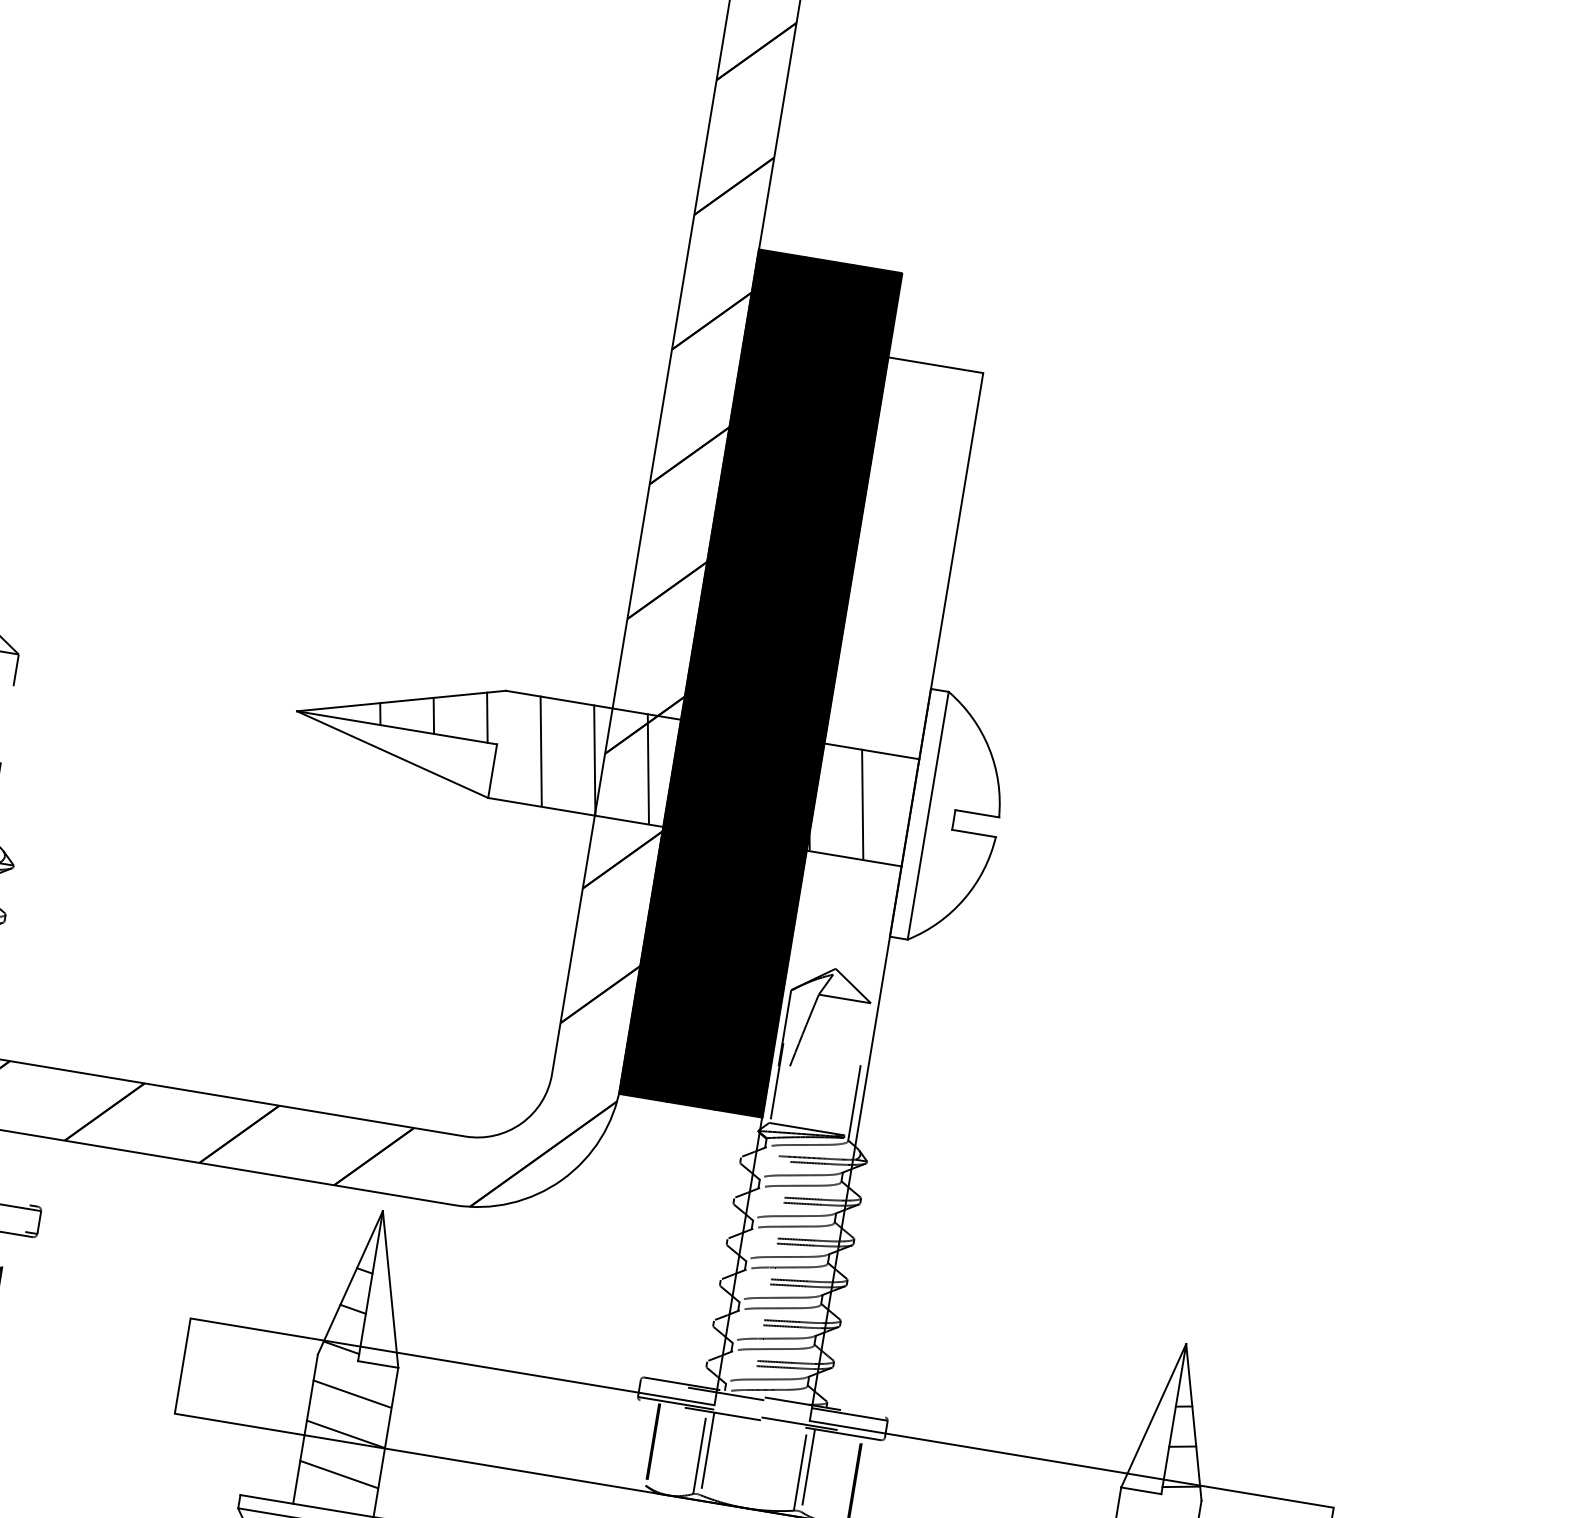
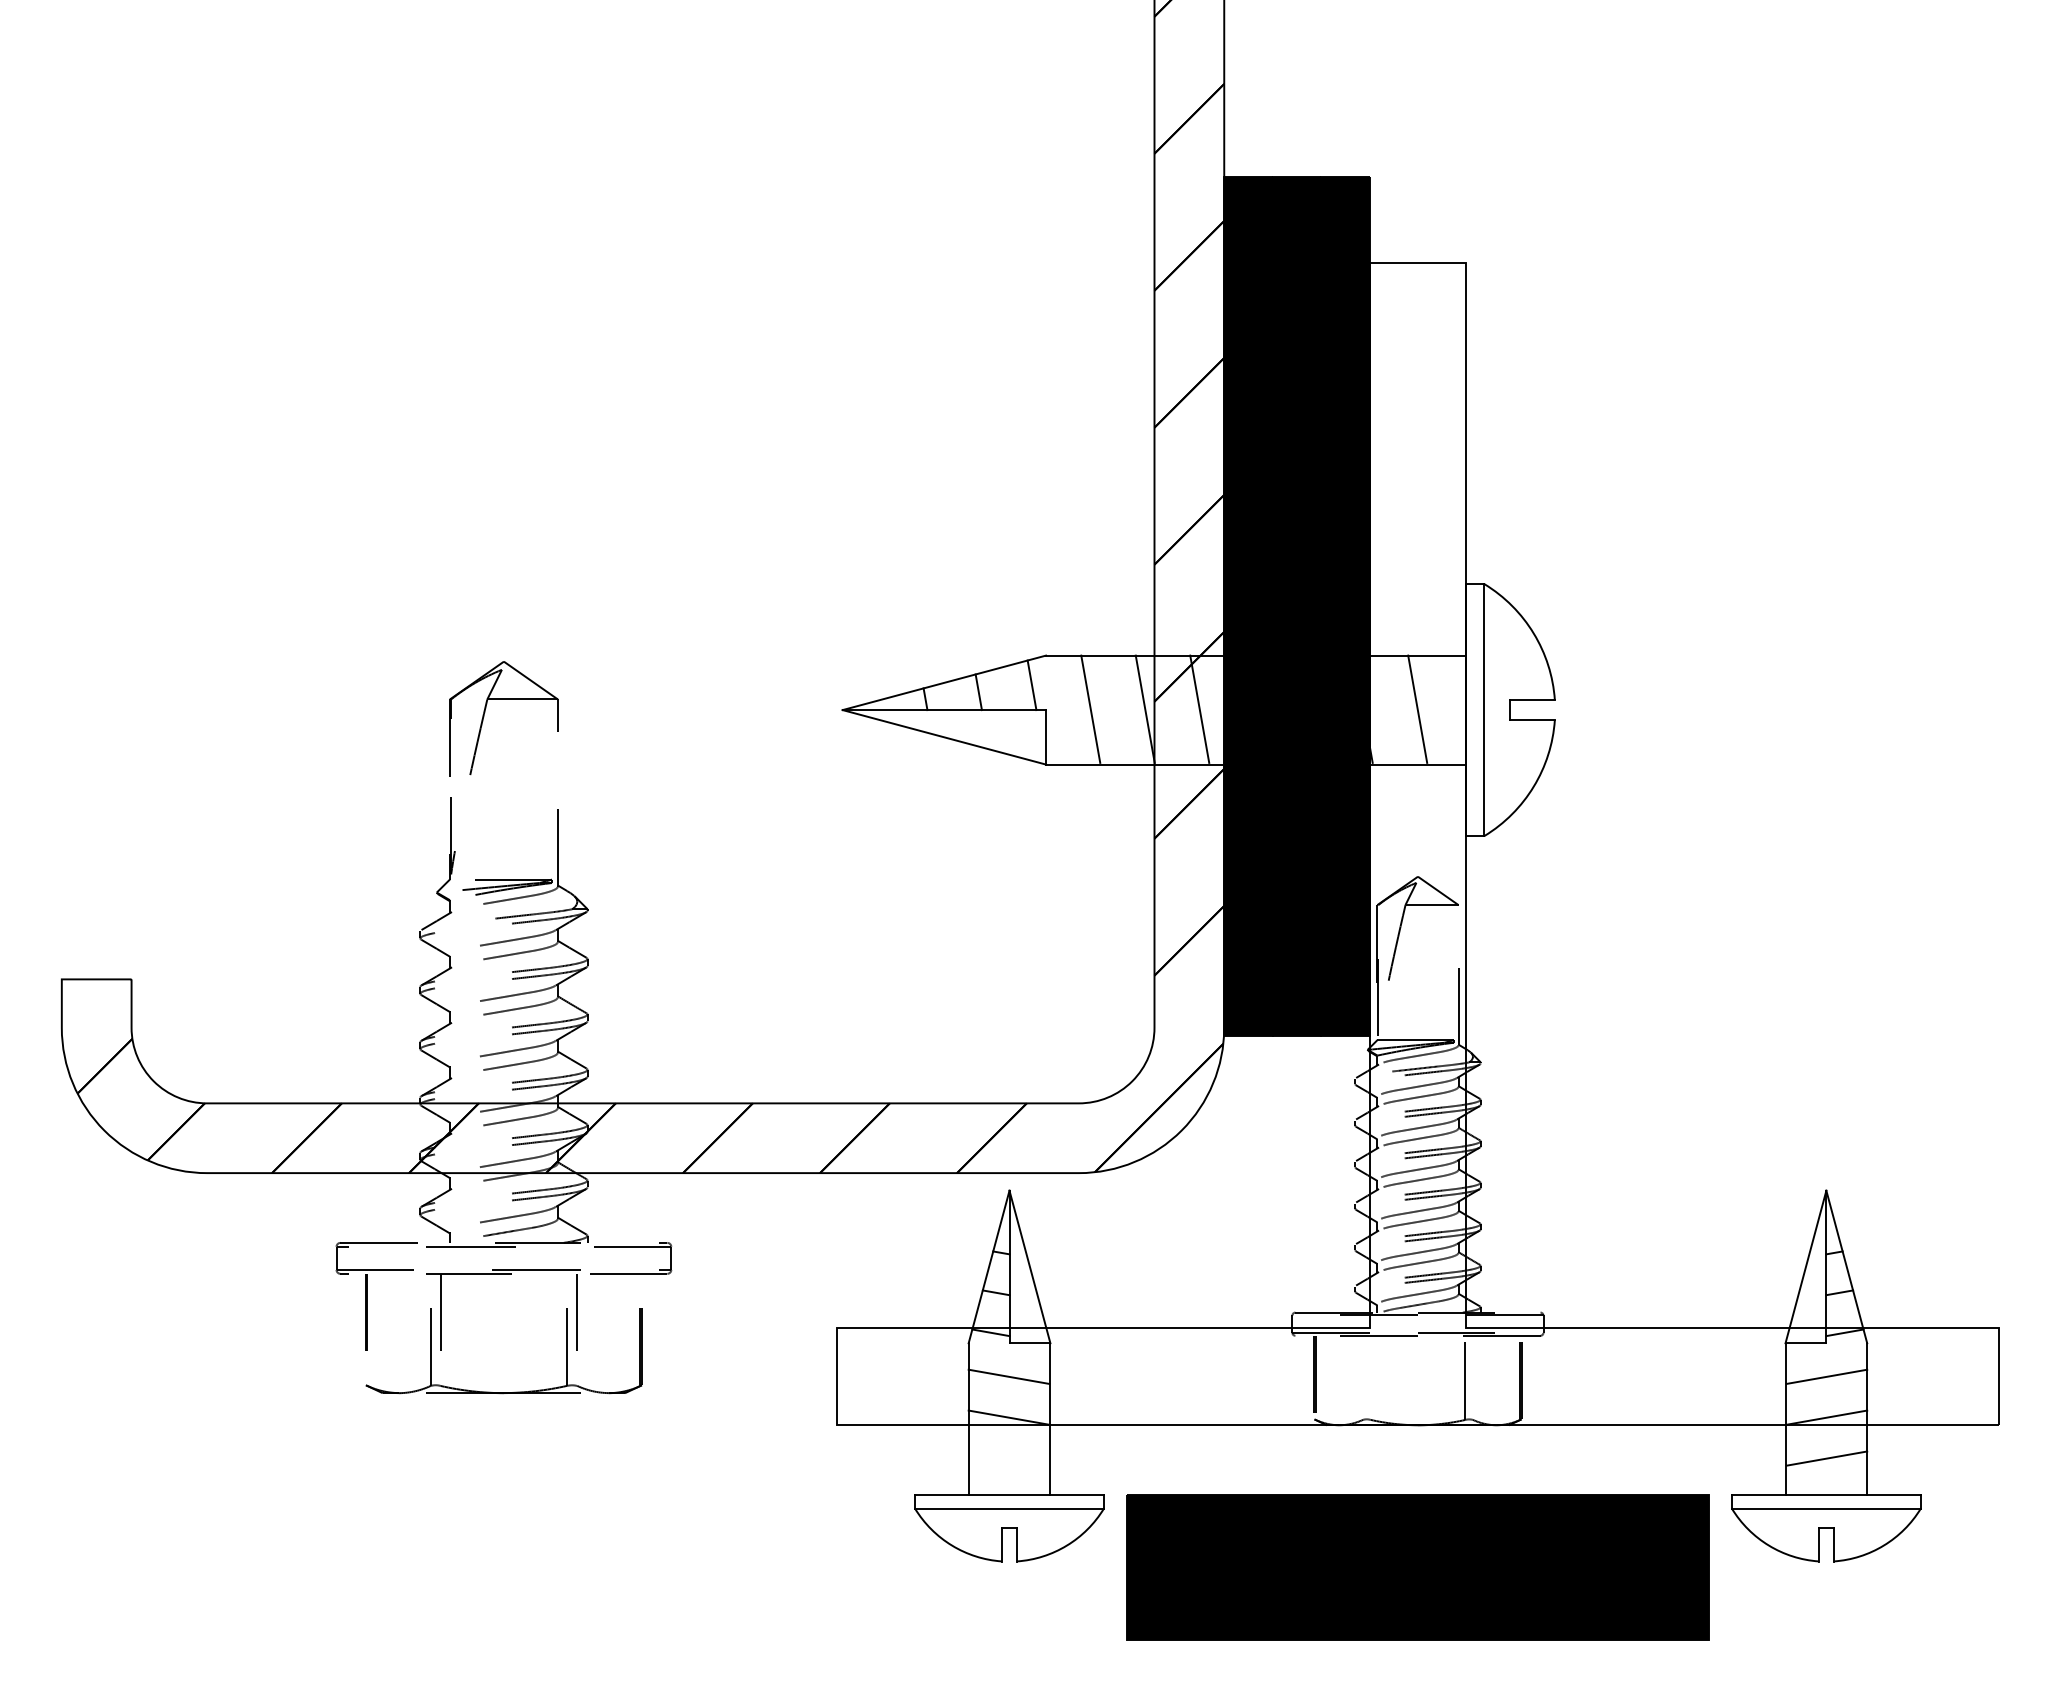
line: (700, 1452) -> (1363, 1377), removed
line: (707, 1453) -> (1370, 1377), removed
line: (807, 1470) -> (1472, 1377), removed
line: (338, 1474) -> (1008, 1458), removed

